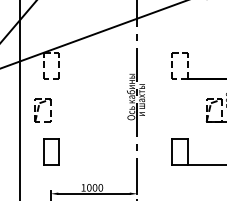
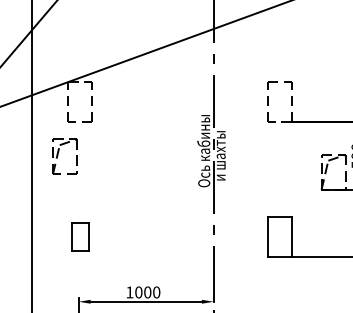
part: (42, 110) -> (64, 156), moved
part: (51, 151) -> (79, 235), size x0.7

